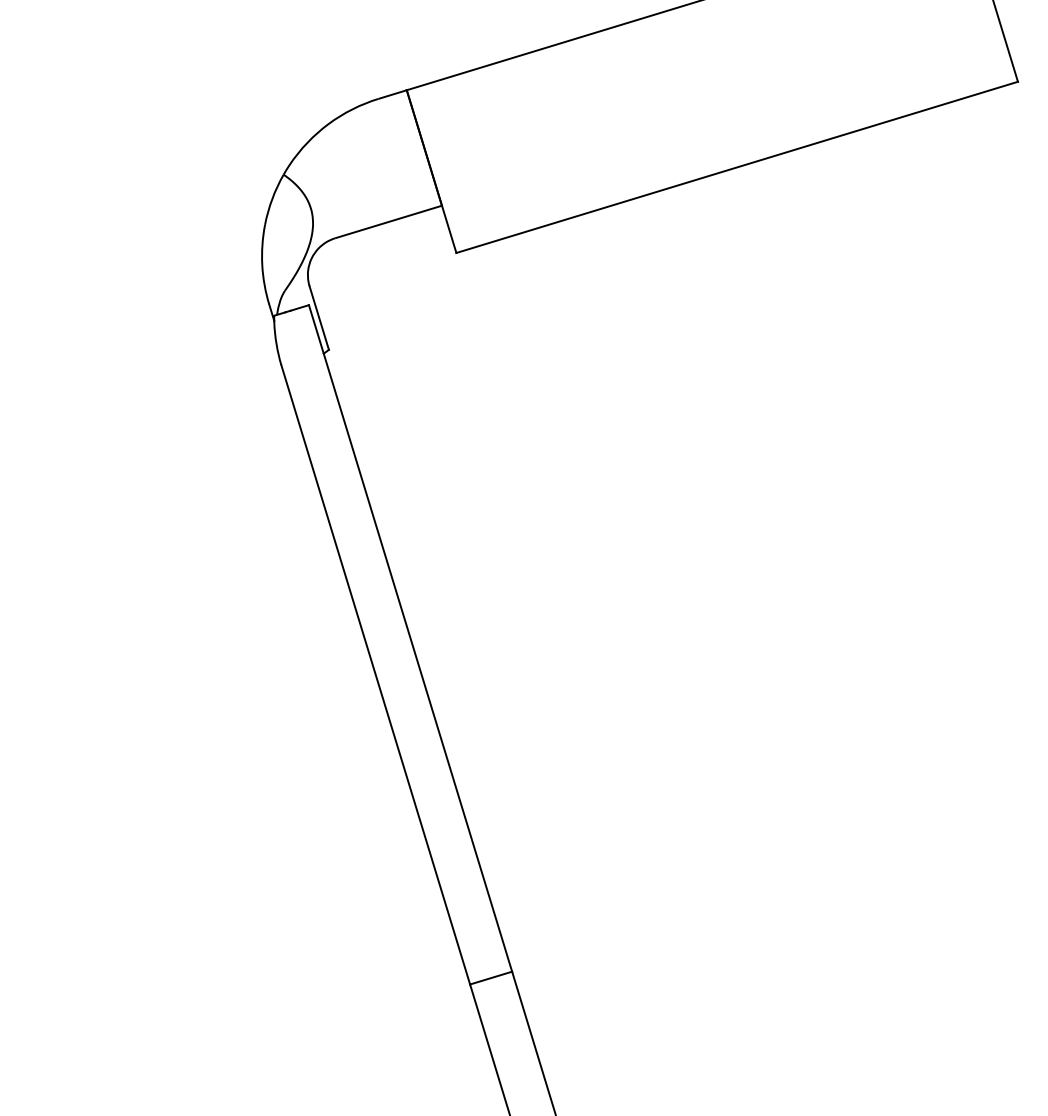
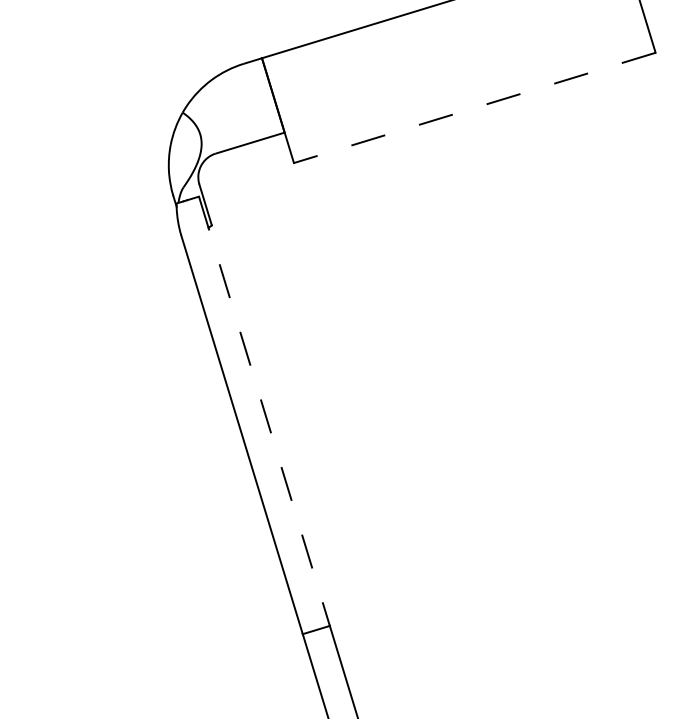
line: (736, 168) -> (474, 108), solid -> dashed
line: (410, 638) -> (264, 411), solid -> dashed

